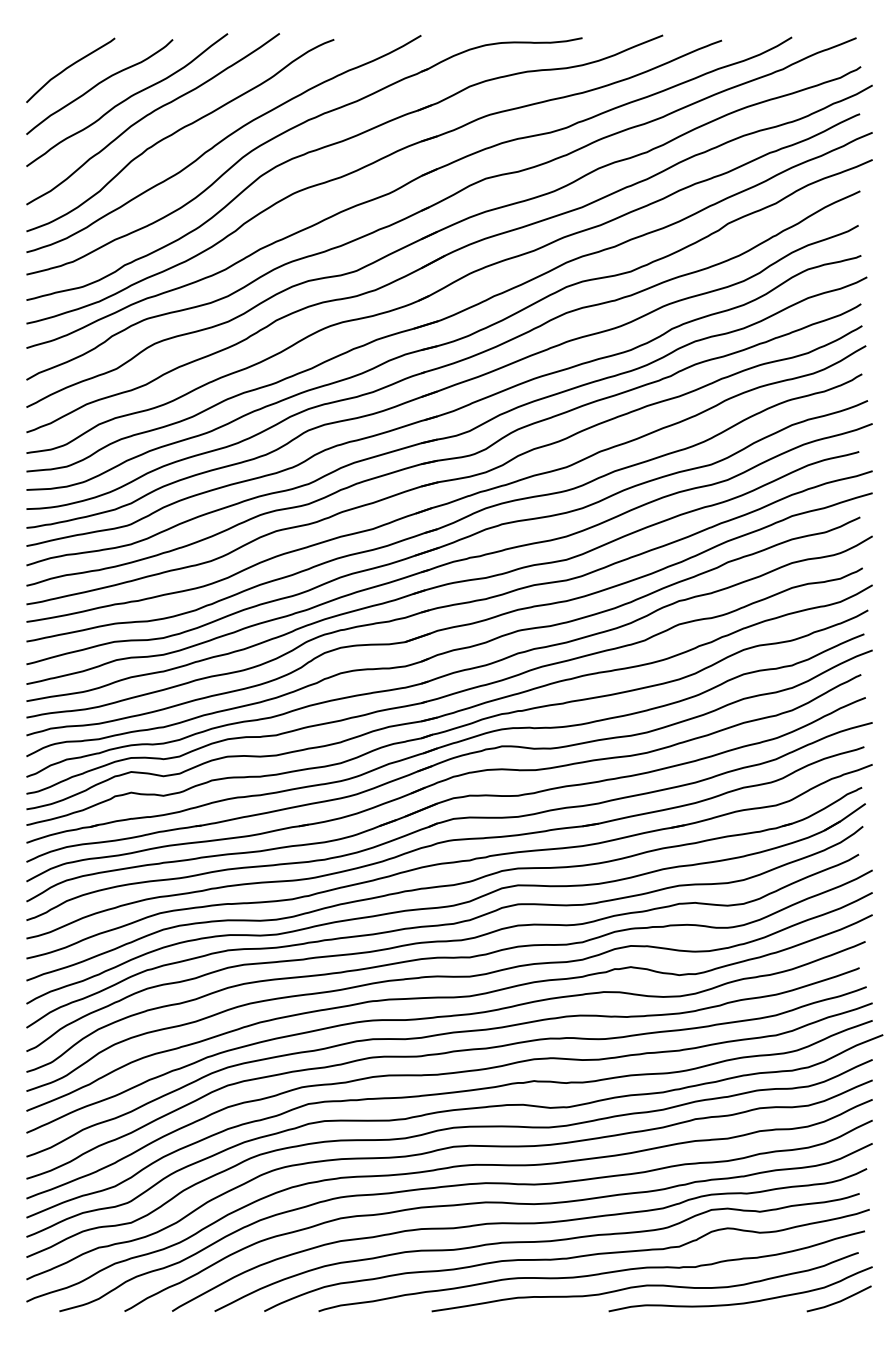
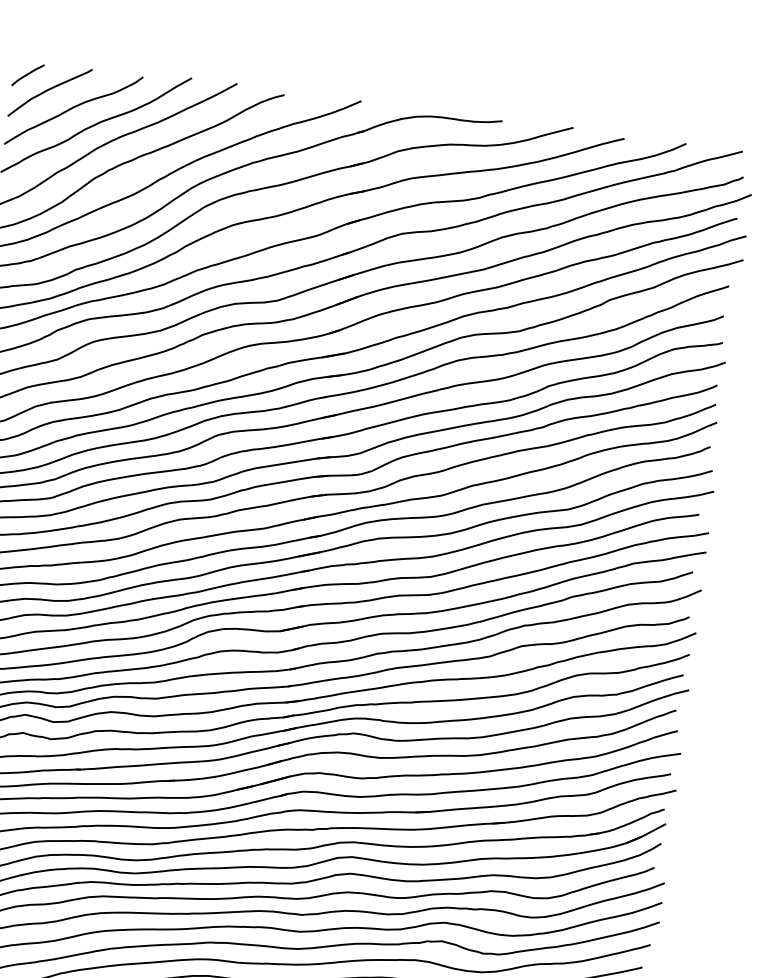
line: (43, 53) -> (28, 75), added

